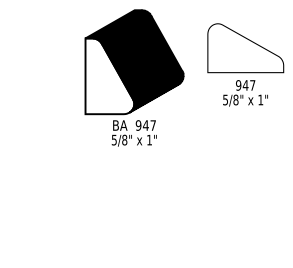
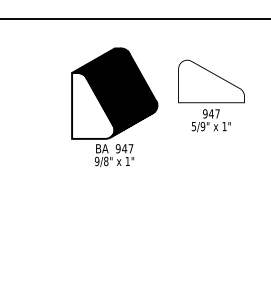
text: (235, 99) -> (202, 126), 5/8" -> 5/9"
text: (113, 140) -> (96, 161), 5/8" -> 9/8"

